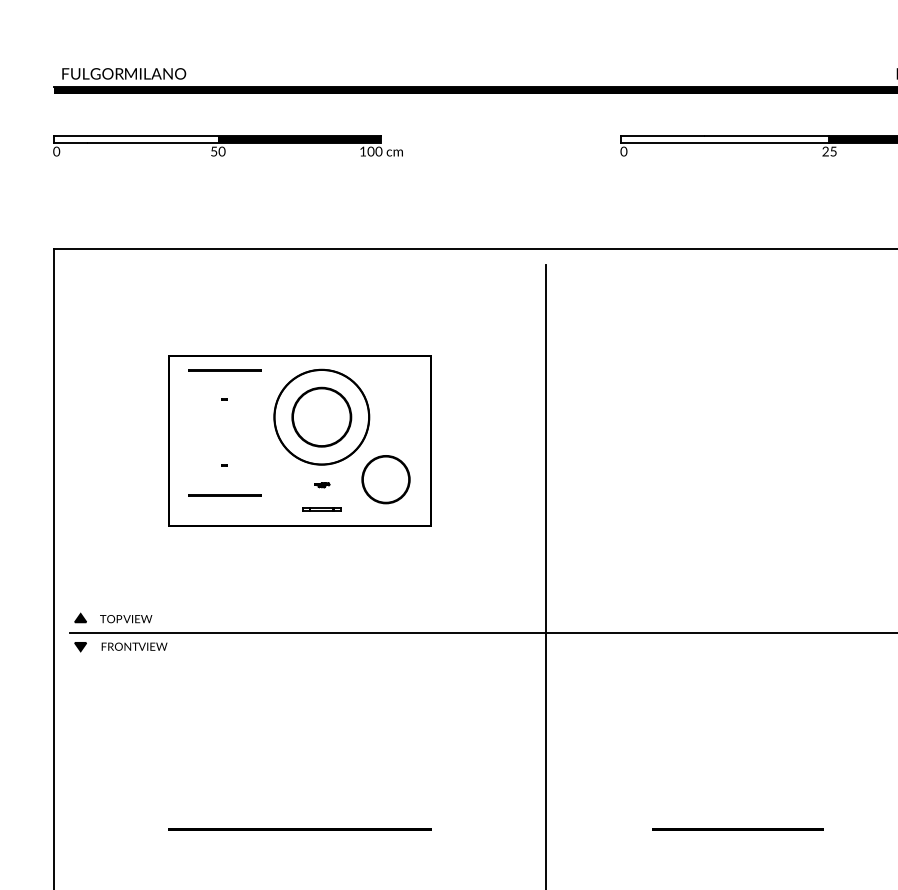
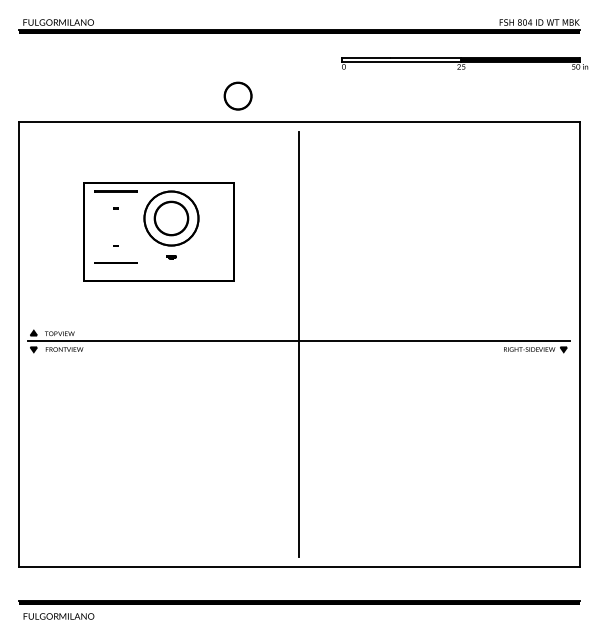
part: (227, 145) -> (117, 63), removed
circle: (384, 478) -> (237, 95), moved
line: (321, 508) -> (171, 270), removed
line: (299, 828) -> (158, 453), removed
line: (737, 828) -> (408, 453), removed

